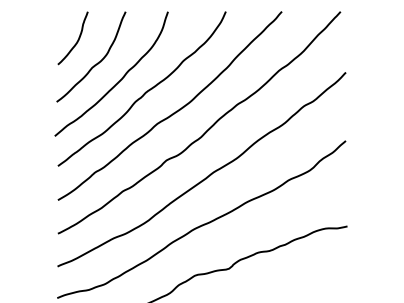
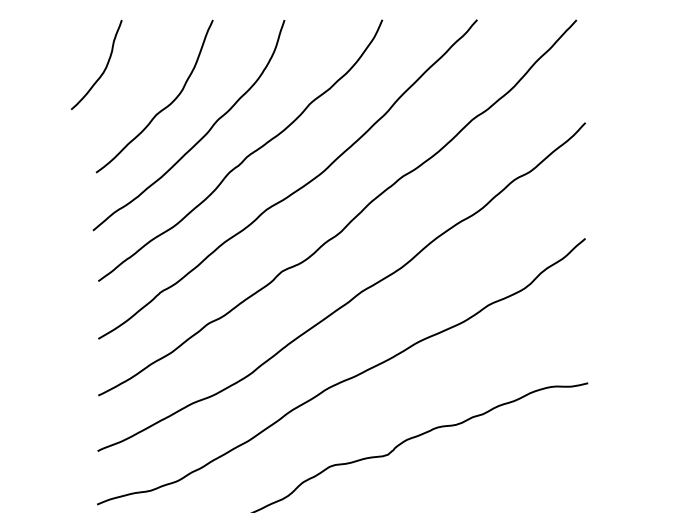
curve: (76, 41) -> (102, 70), moved

